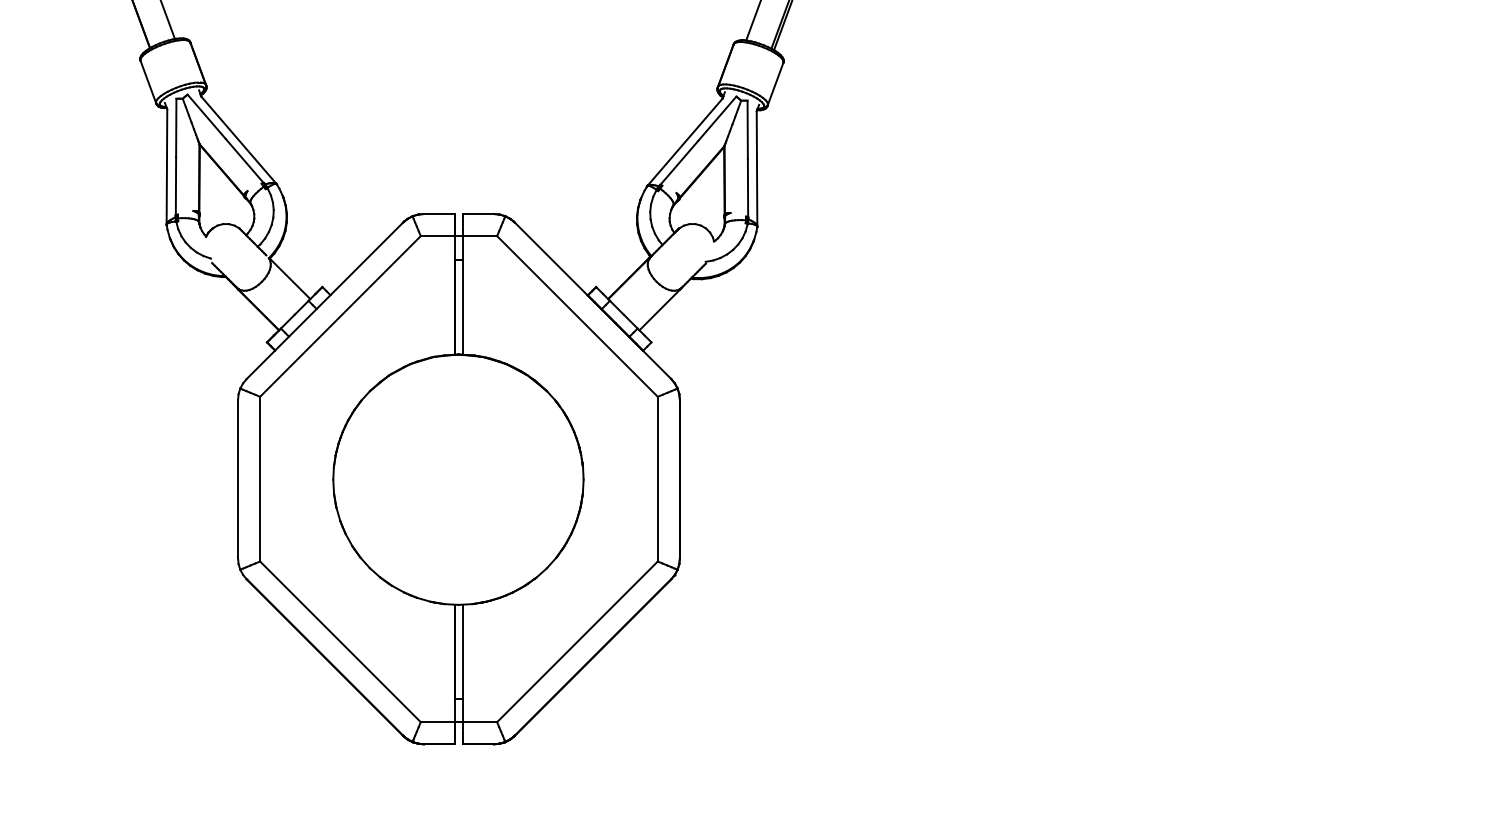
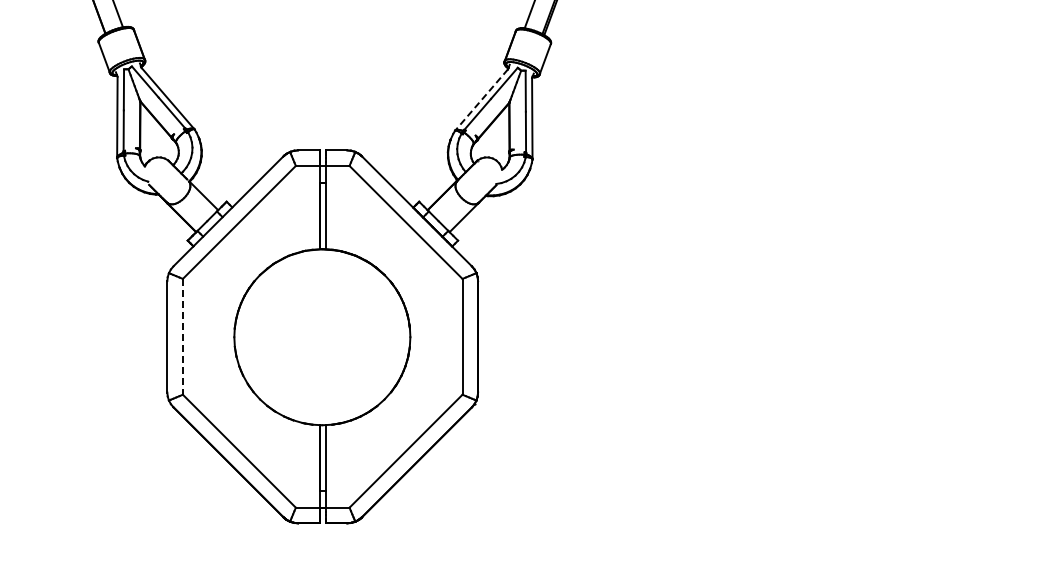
line: (684, 143) -> (481, 100), solid -> dashed
line: (259, 478) -> (182, 336), solid -> dashed

